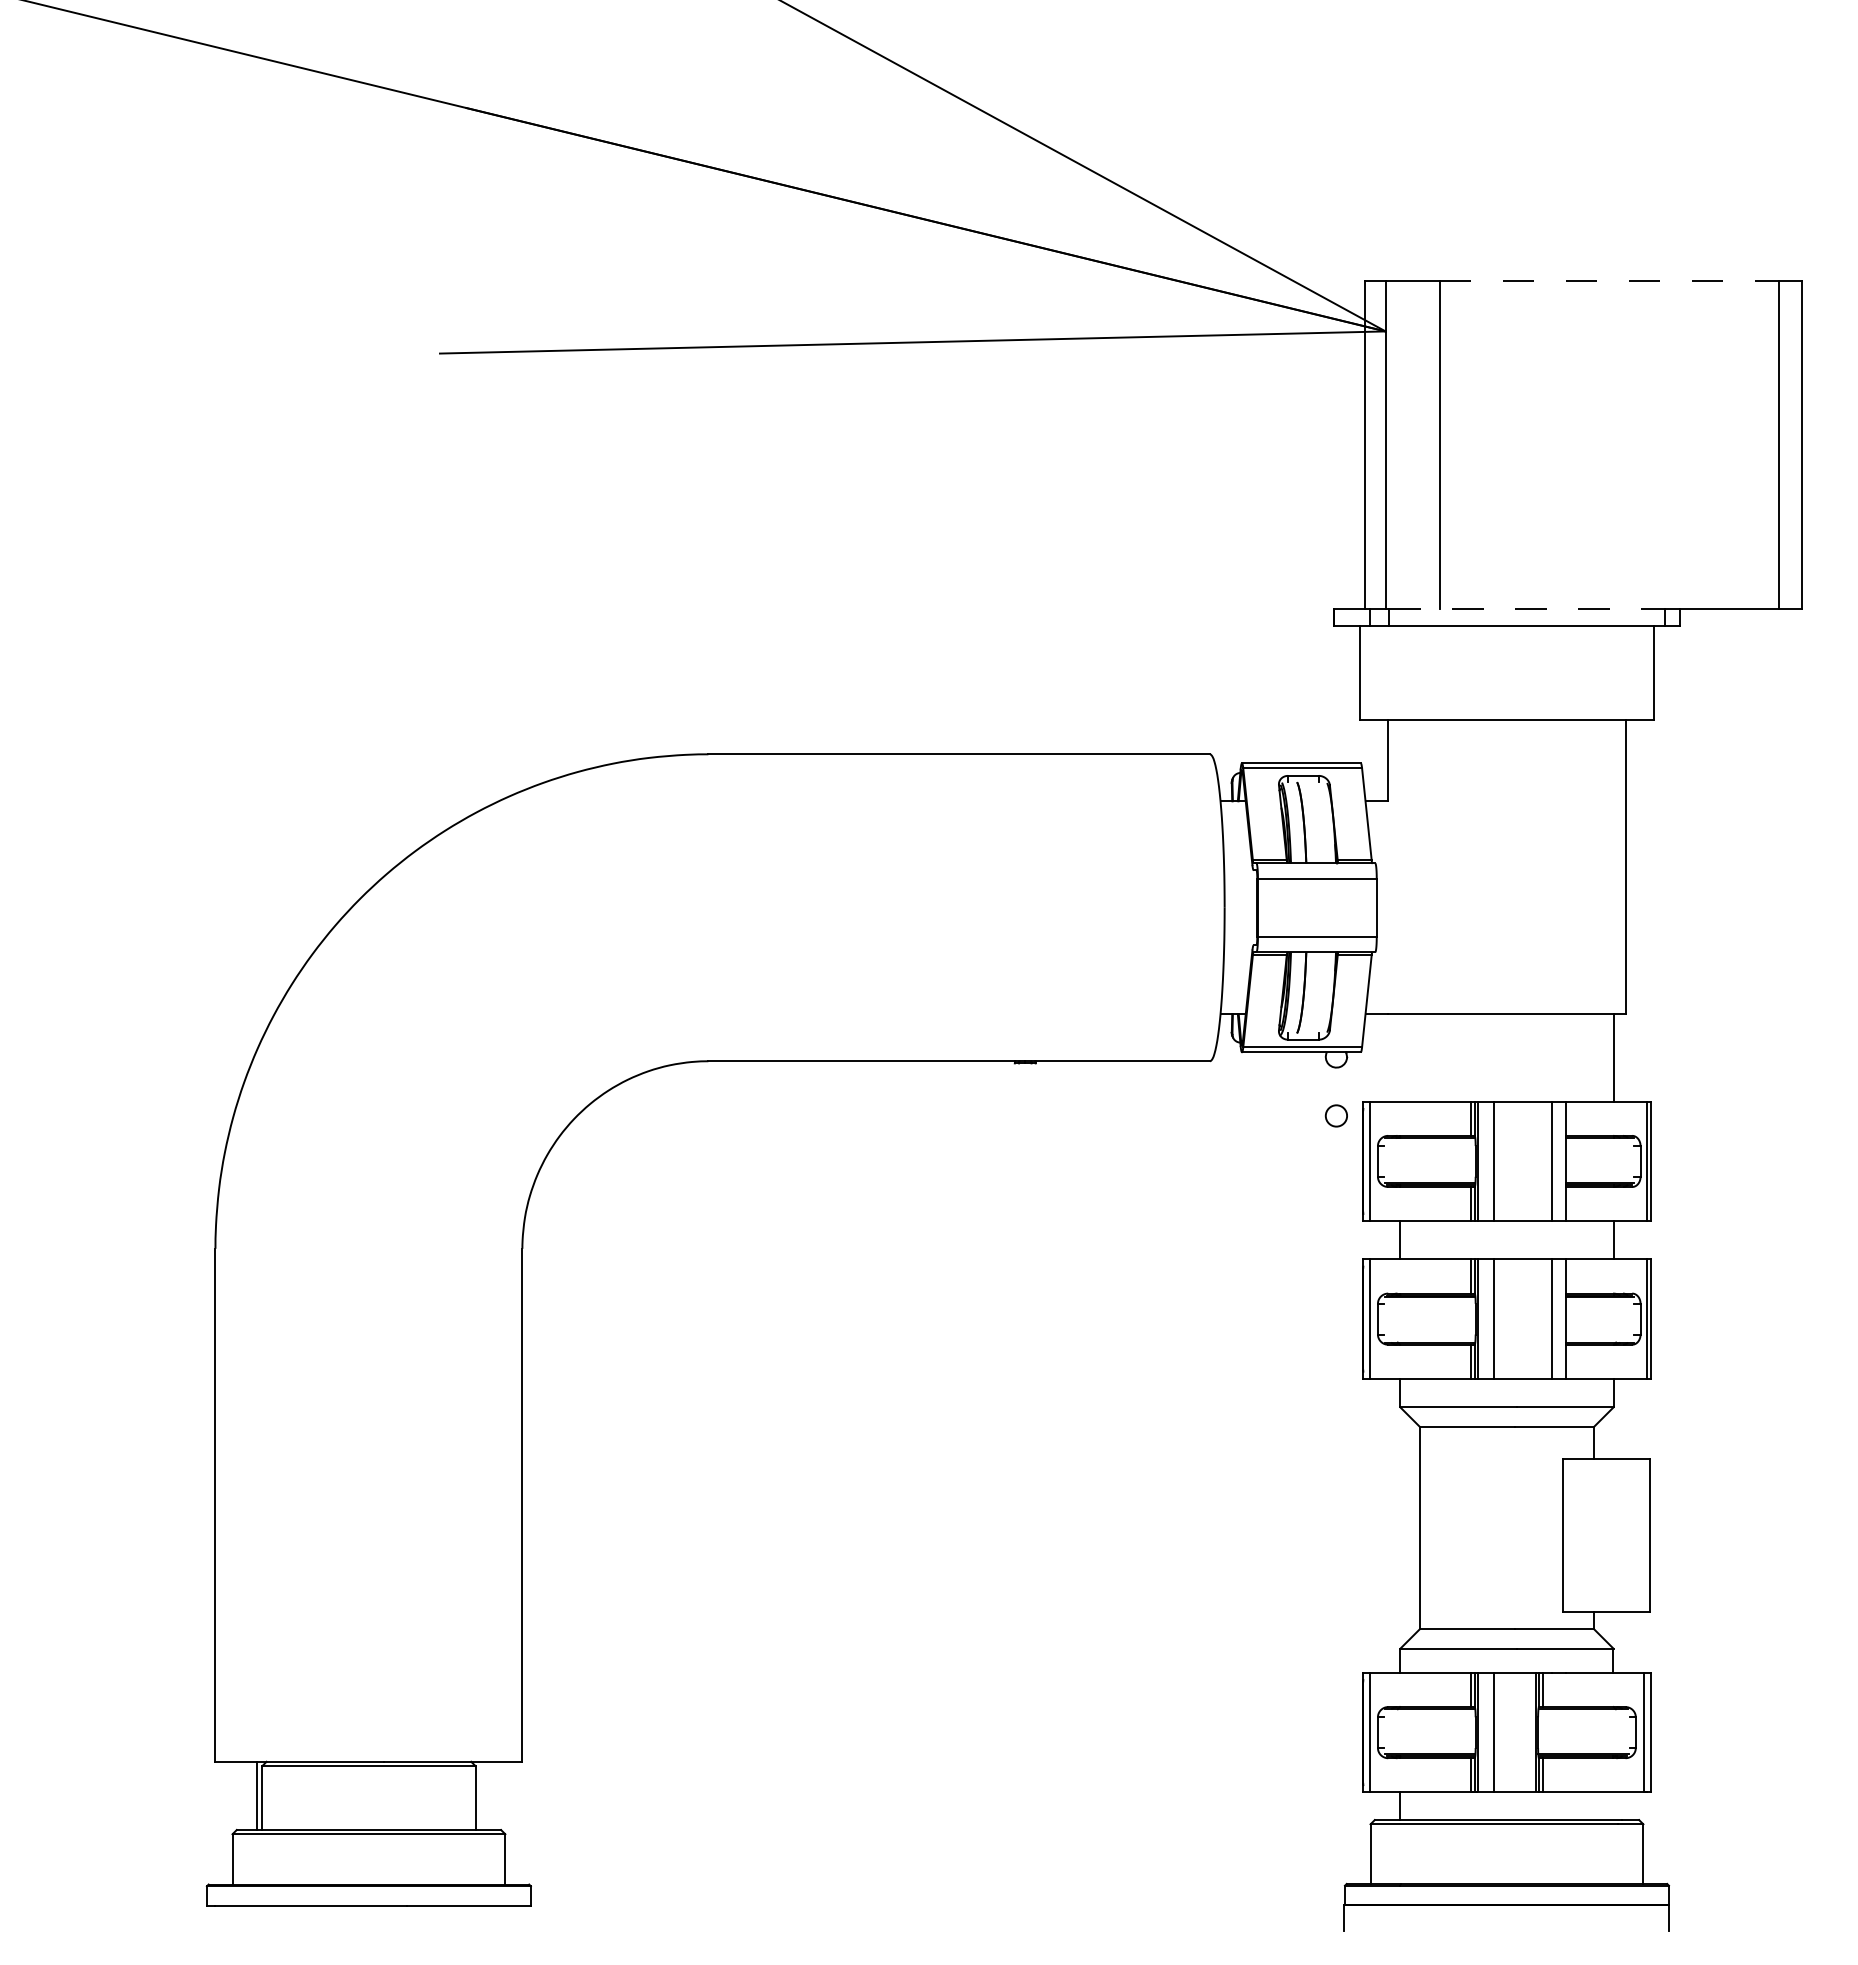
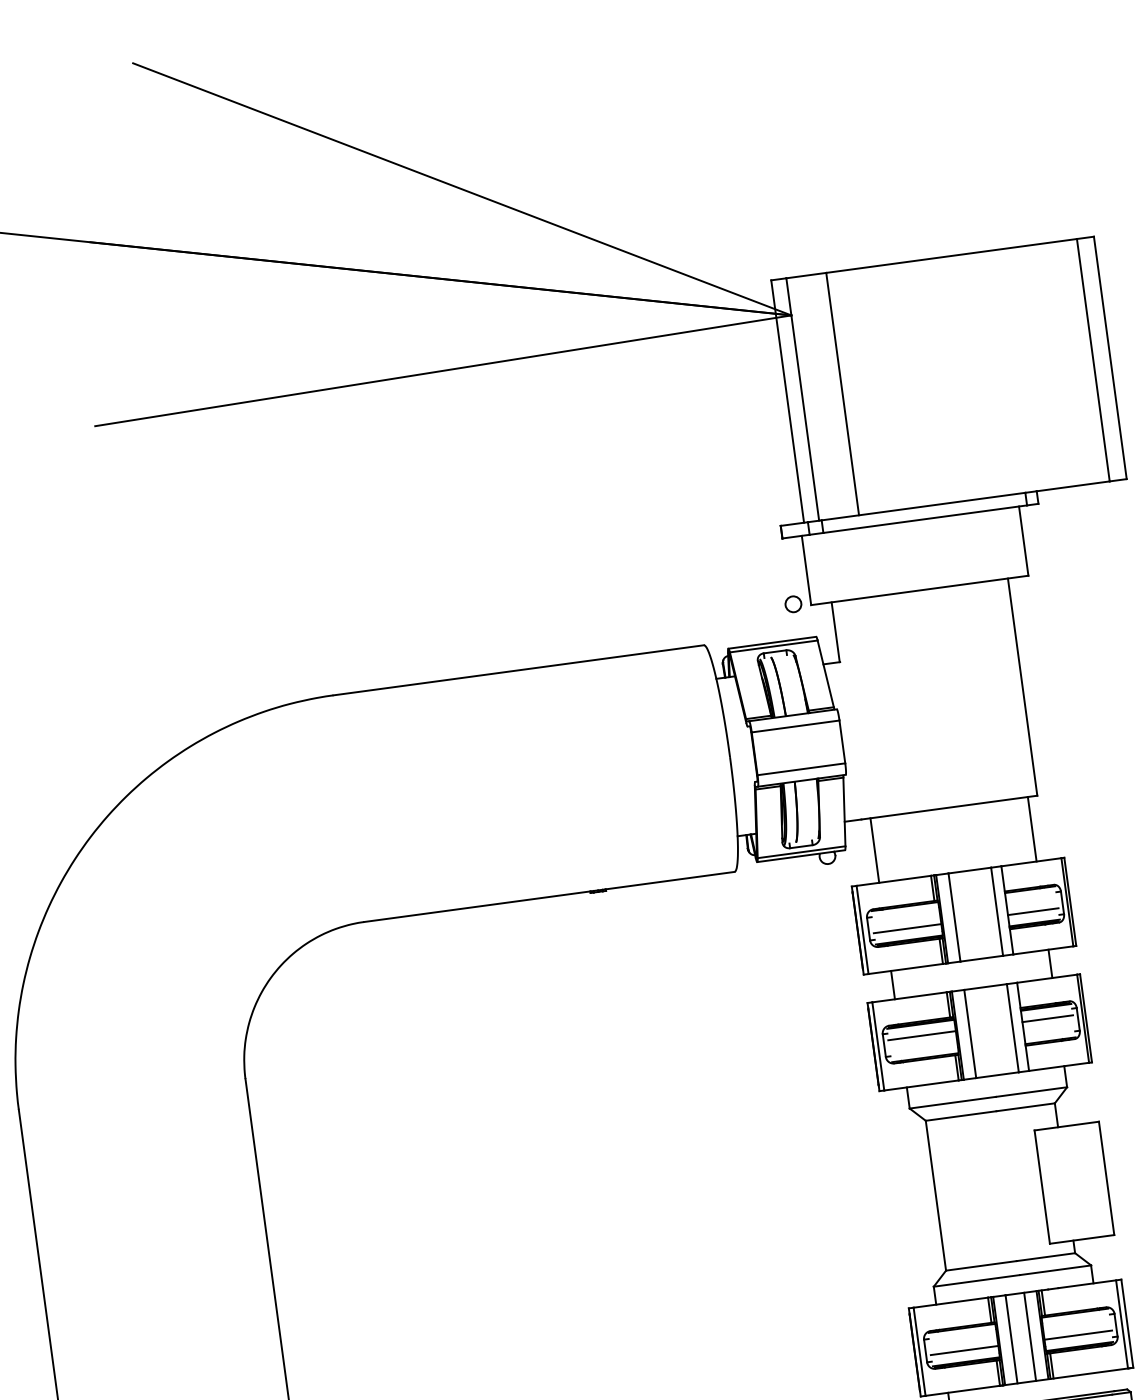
line: (1609, 281) -> (951, 256), dashed -> solid
line: (1526, 609) -> (923, 506), dashed -> solid
line: (1400, 1057) -> (874, 850), added
circle: (1335, 1115) -> (792, 604), moved
line: (1429, 1167) -> (907, 928), added
line: (1599, 1167) -> (1032, 911), added
line: (1429, 1312) -> (921, 1035), added
line: (1599, 1312) -> (1047, 1018), added
line: (1519, 1732) -> (1030, 1336), added
line: (1429, 1739) -> (964, 1350), added
line: (1583, 1739) -> (1078, 1335), added

